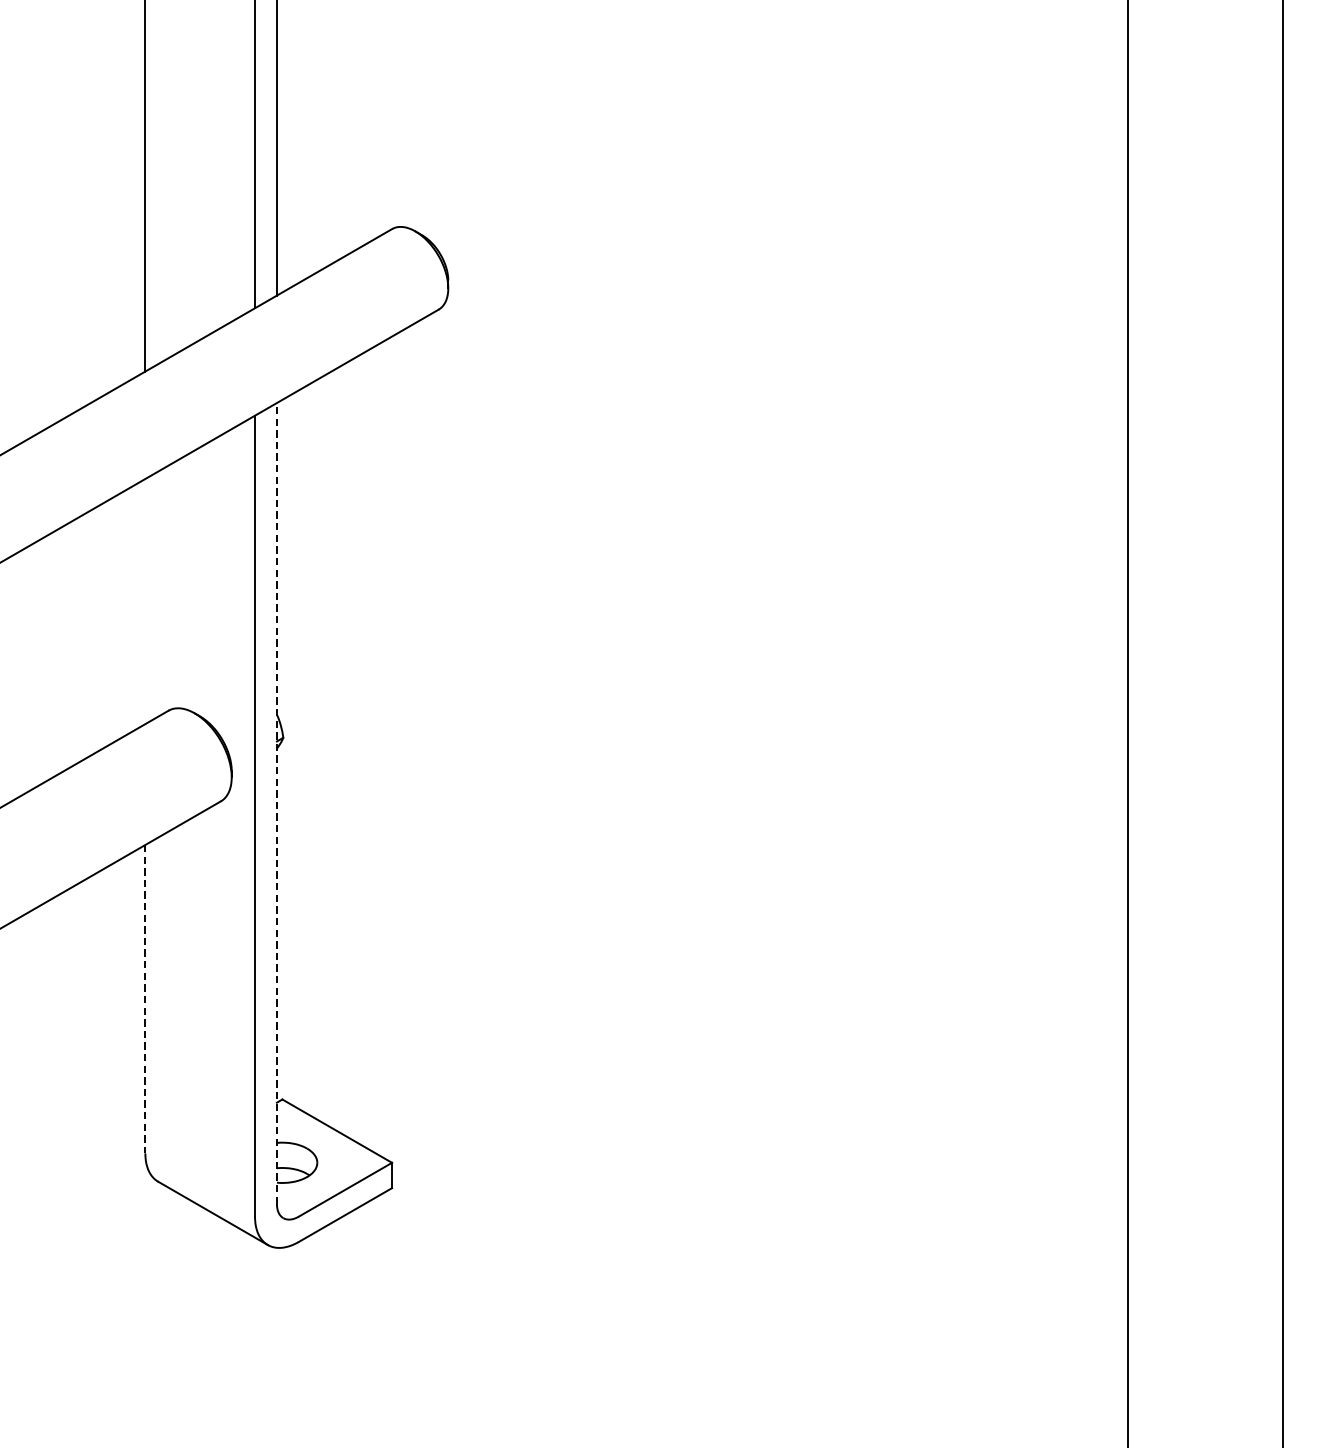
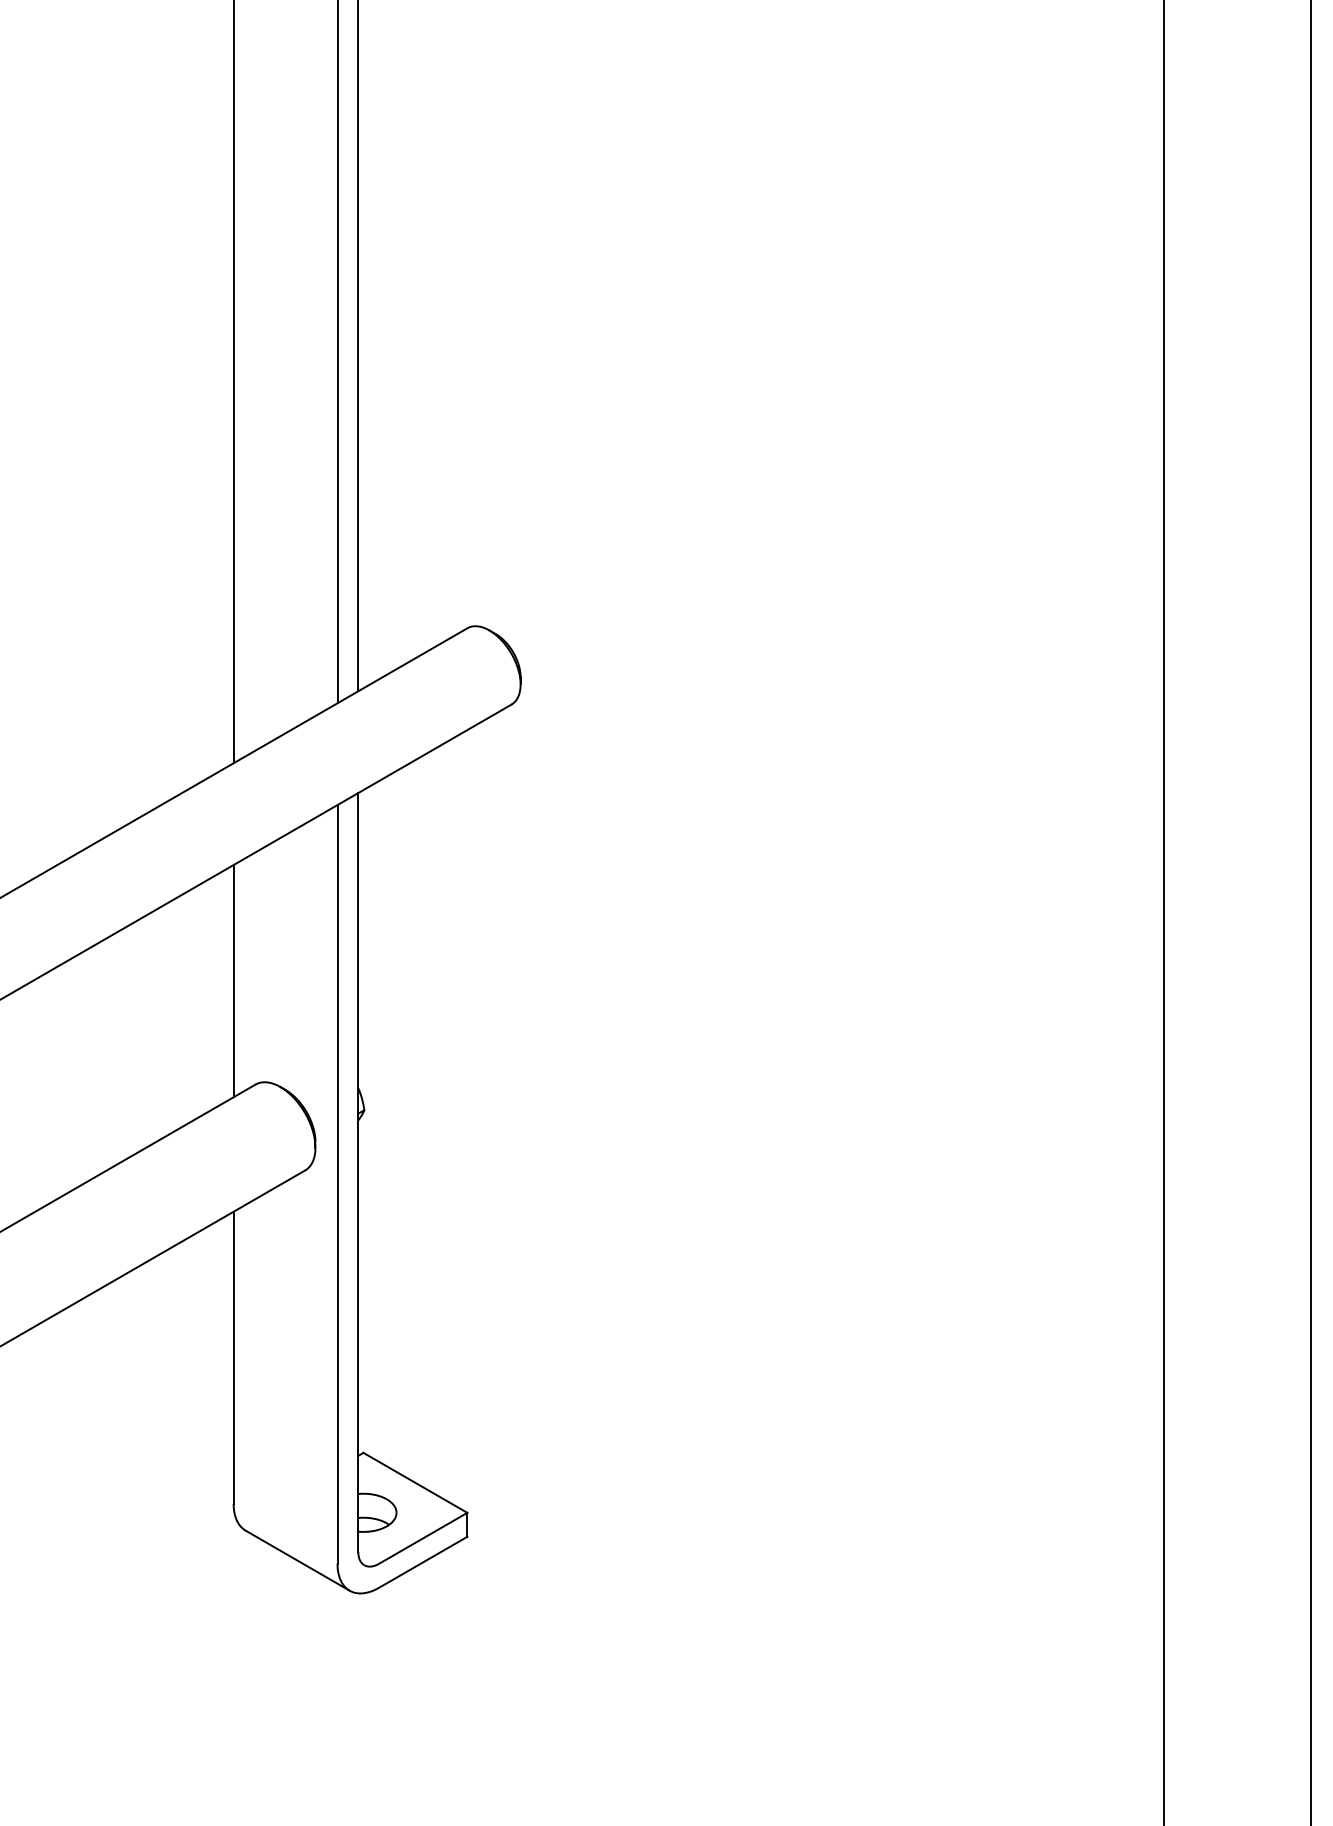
line: (145, 601) -> (233, 981), added
line: (277, 802) -> (358, 1171), dashed -> solid
line: (145, 999) -> (233, 1358), dashed -> solid

